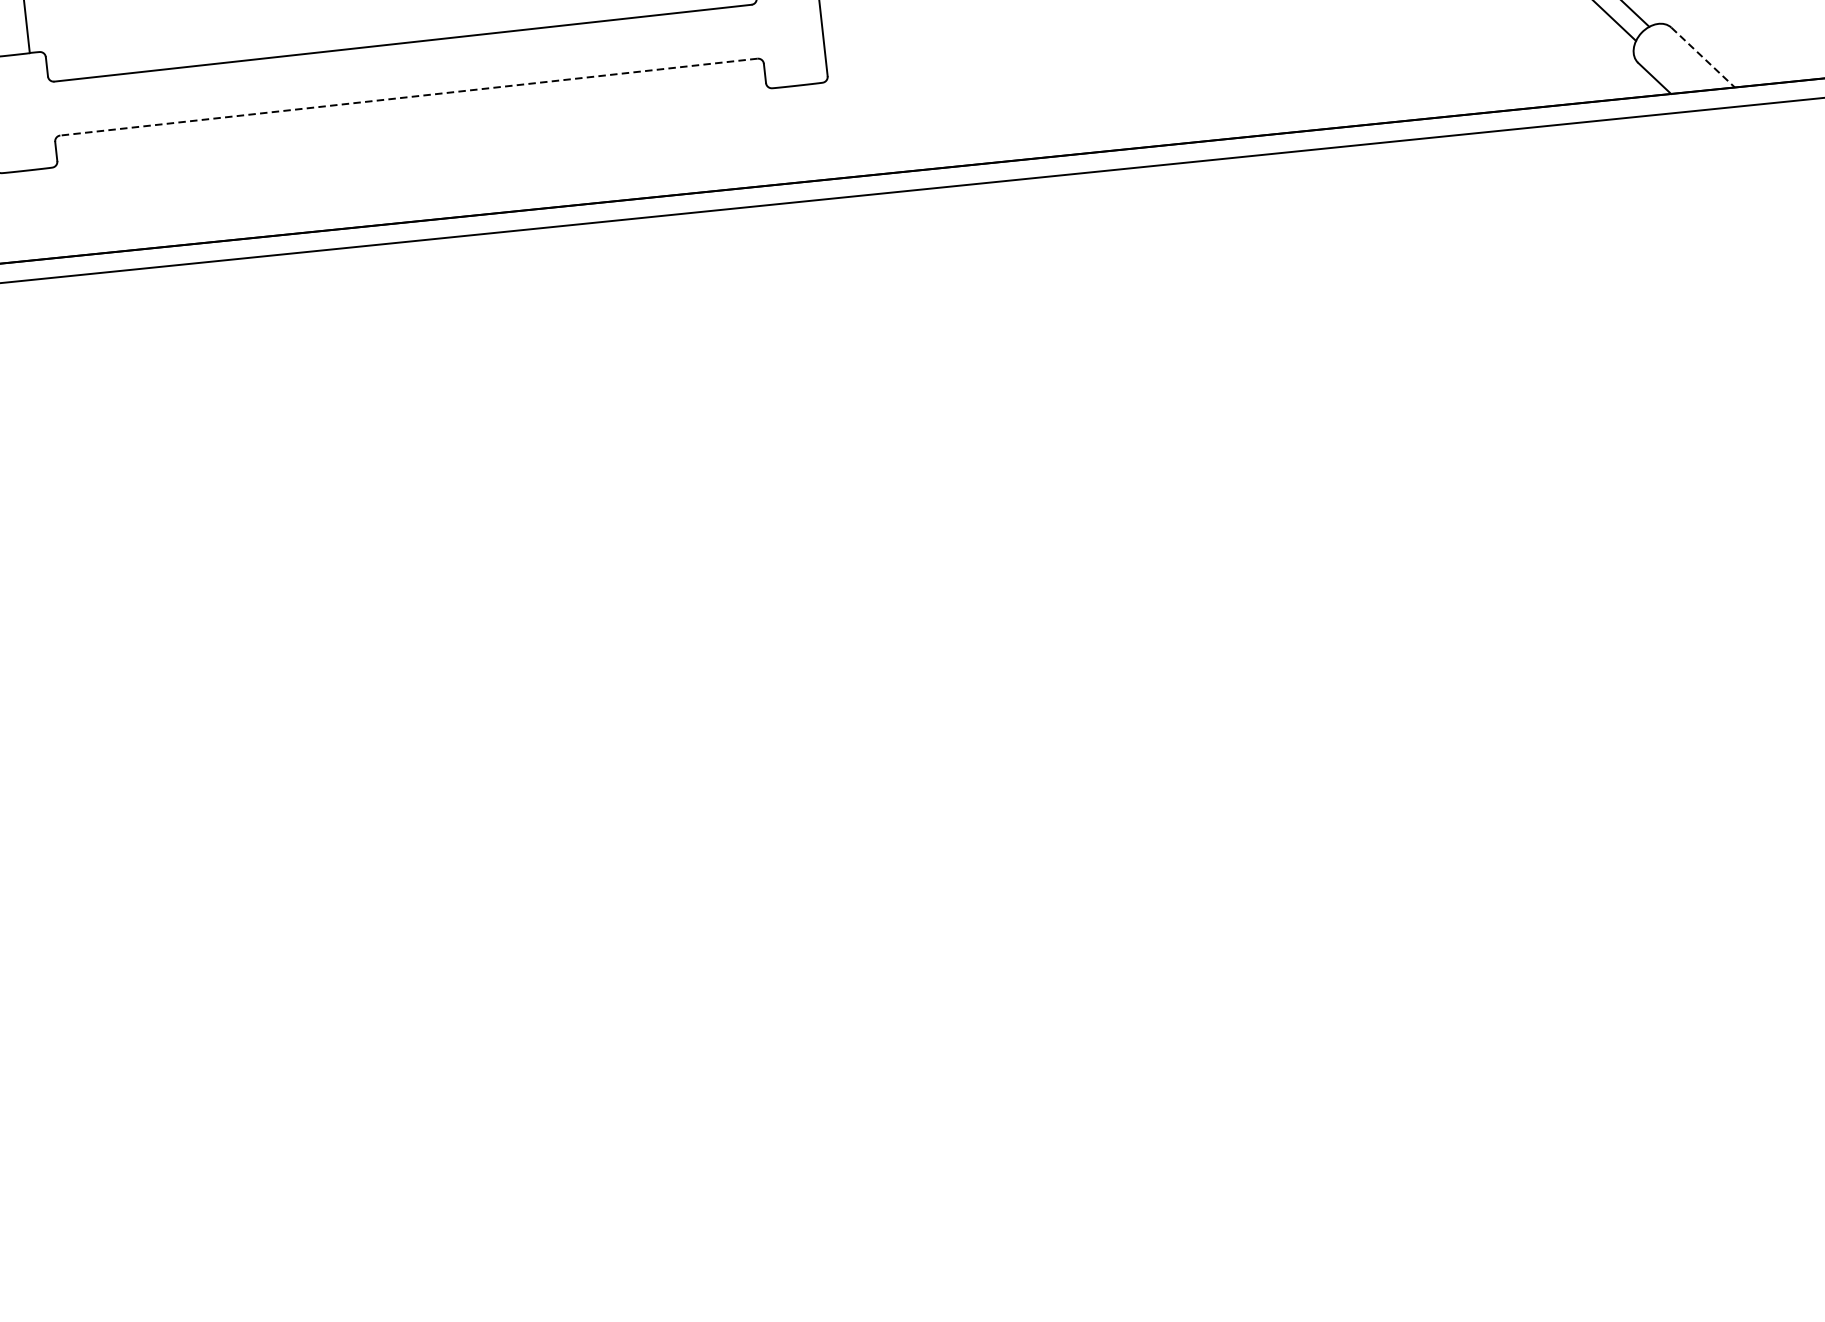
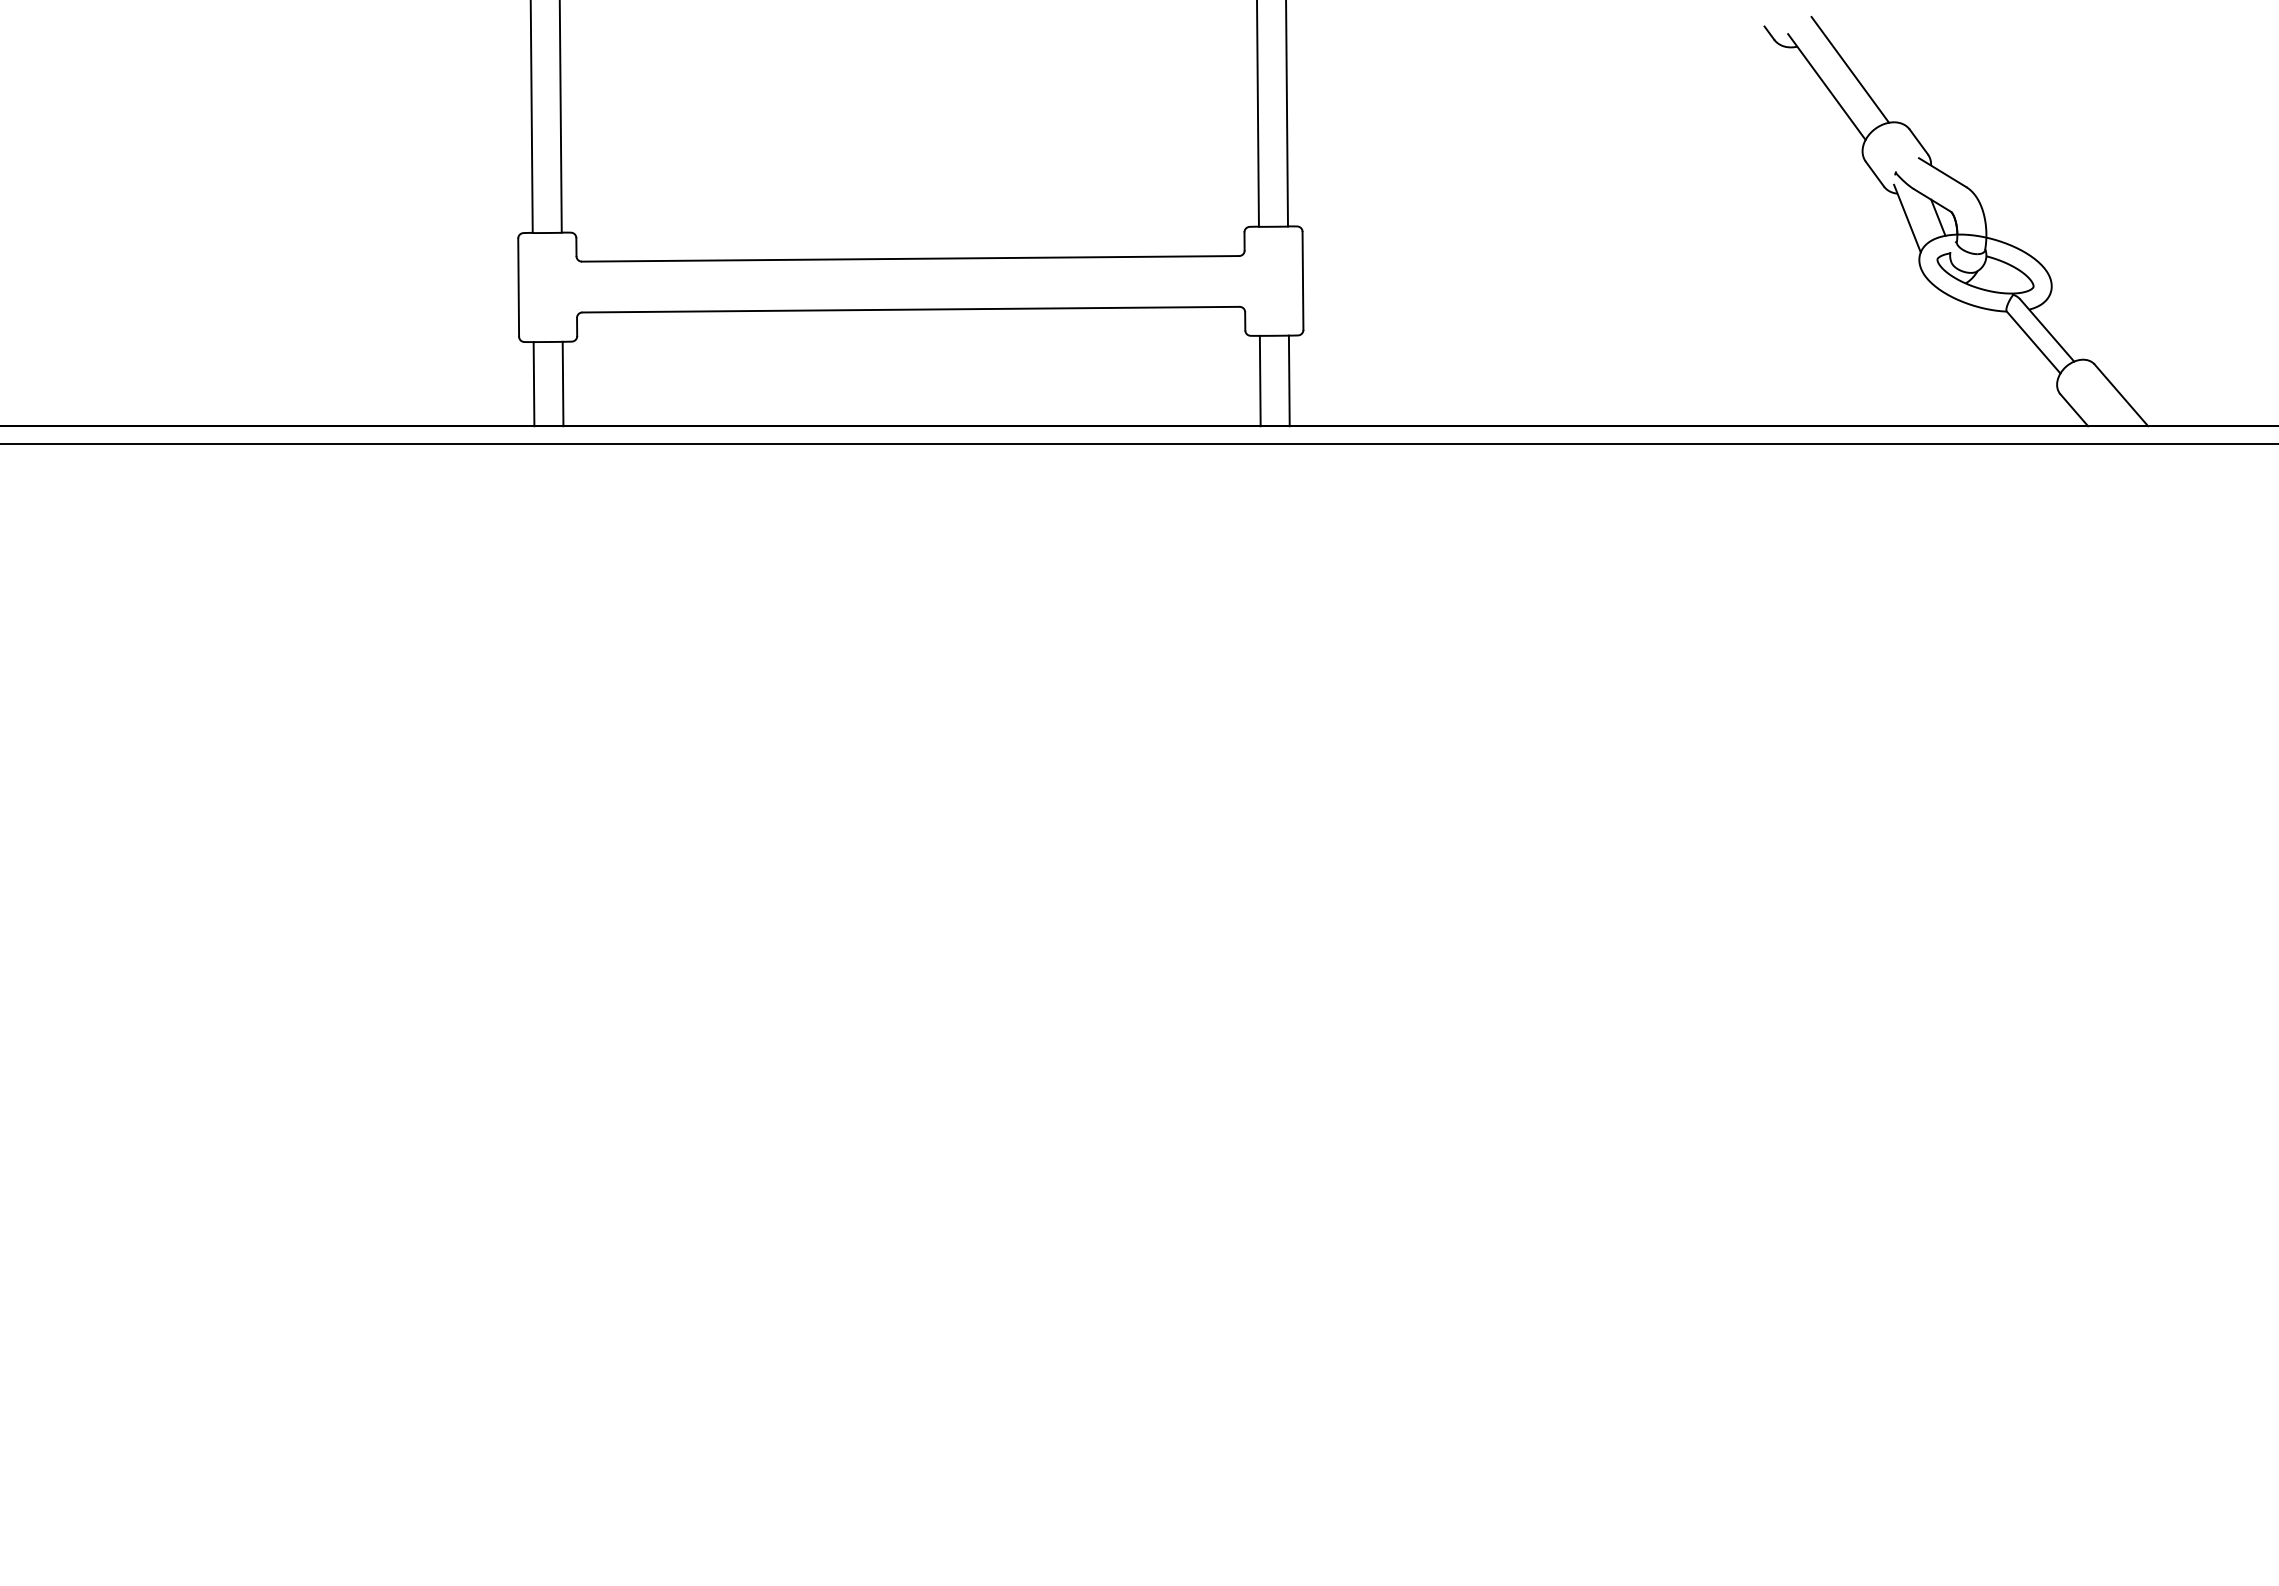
line: (1703, 57) -> (2121, 395), dashed -> solid
line: (409, 96) -> (911, 309), dashed -> solid
line: (817, 131) -> (1288, 380), added
line: (786, 134) -> (1259, 380), added
line: (46, 213) -> (562, 383), added
line: (16, 217) -> (533, 384), added

